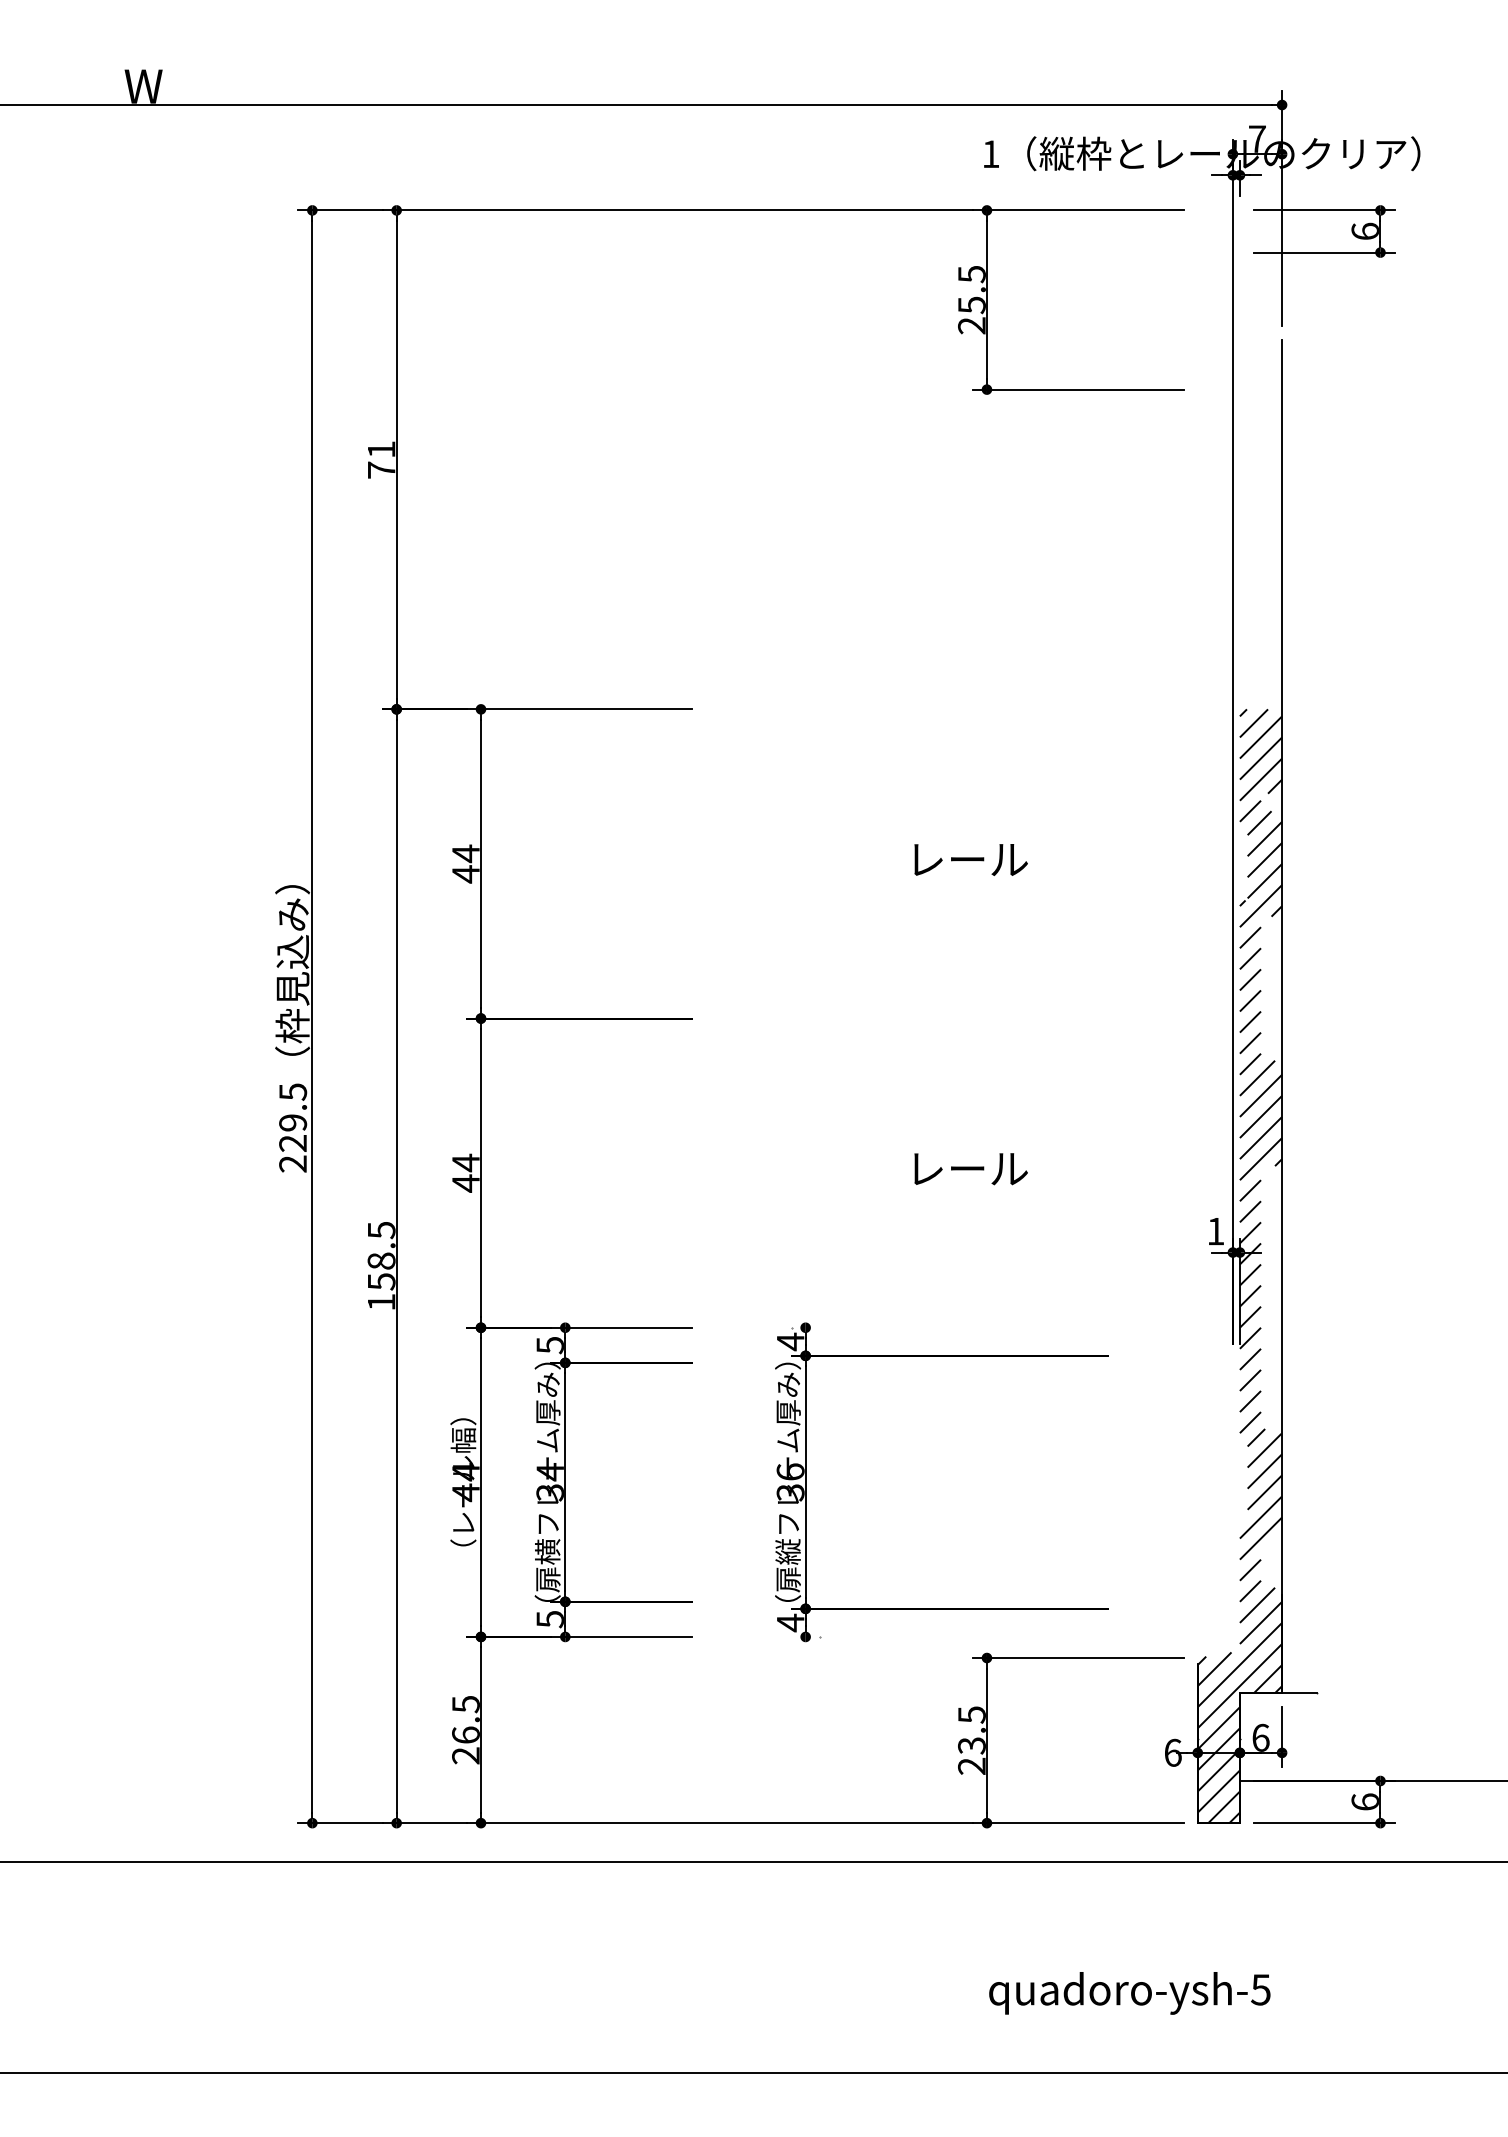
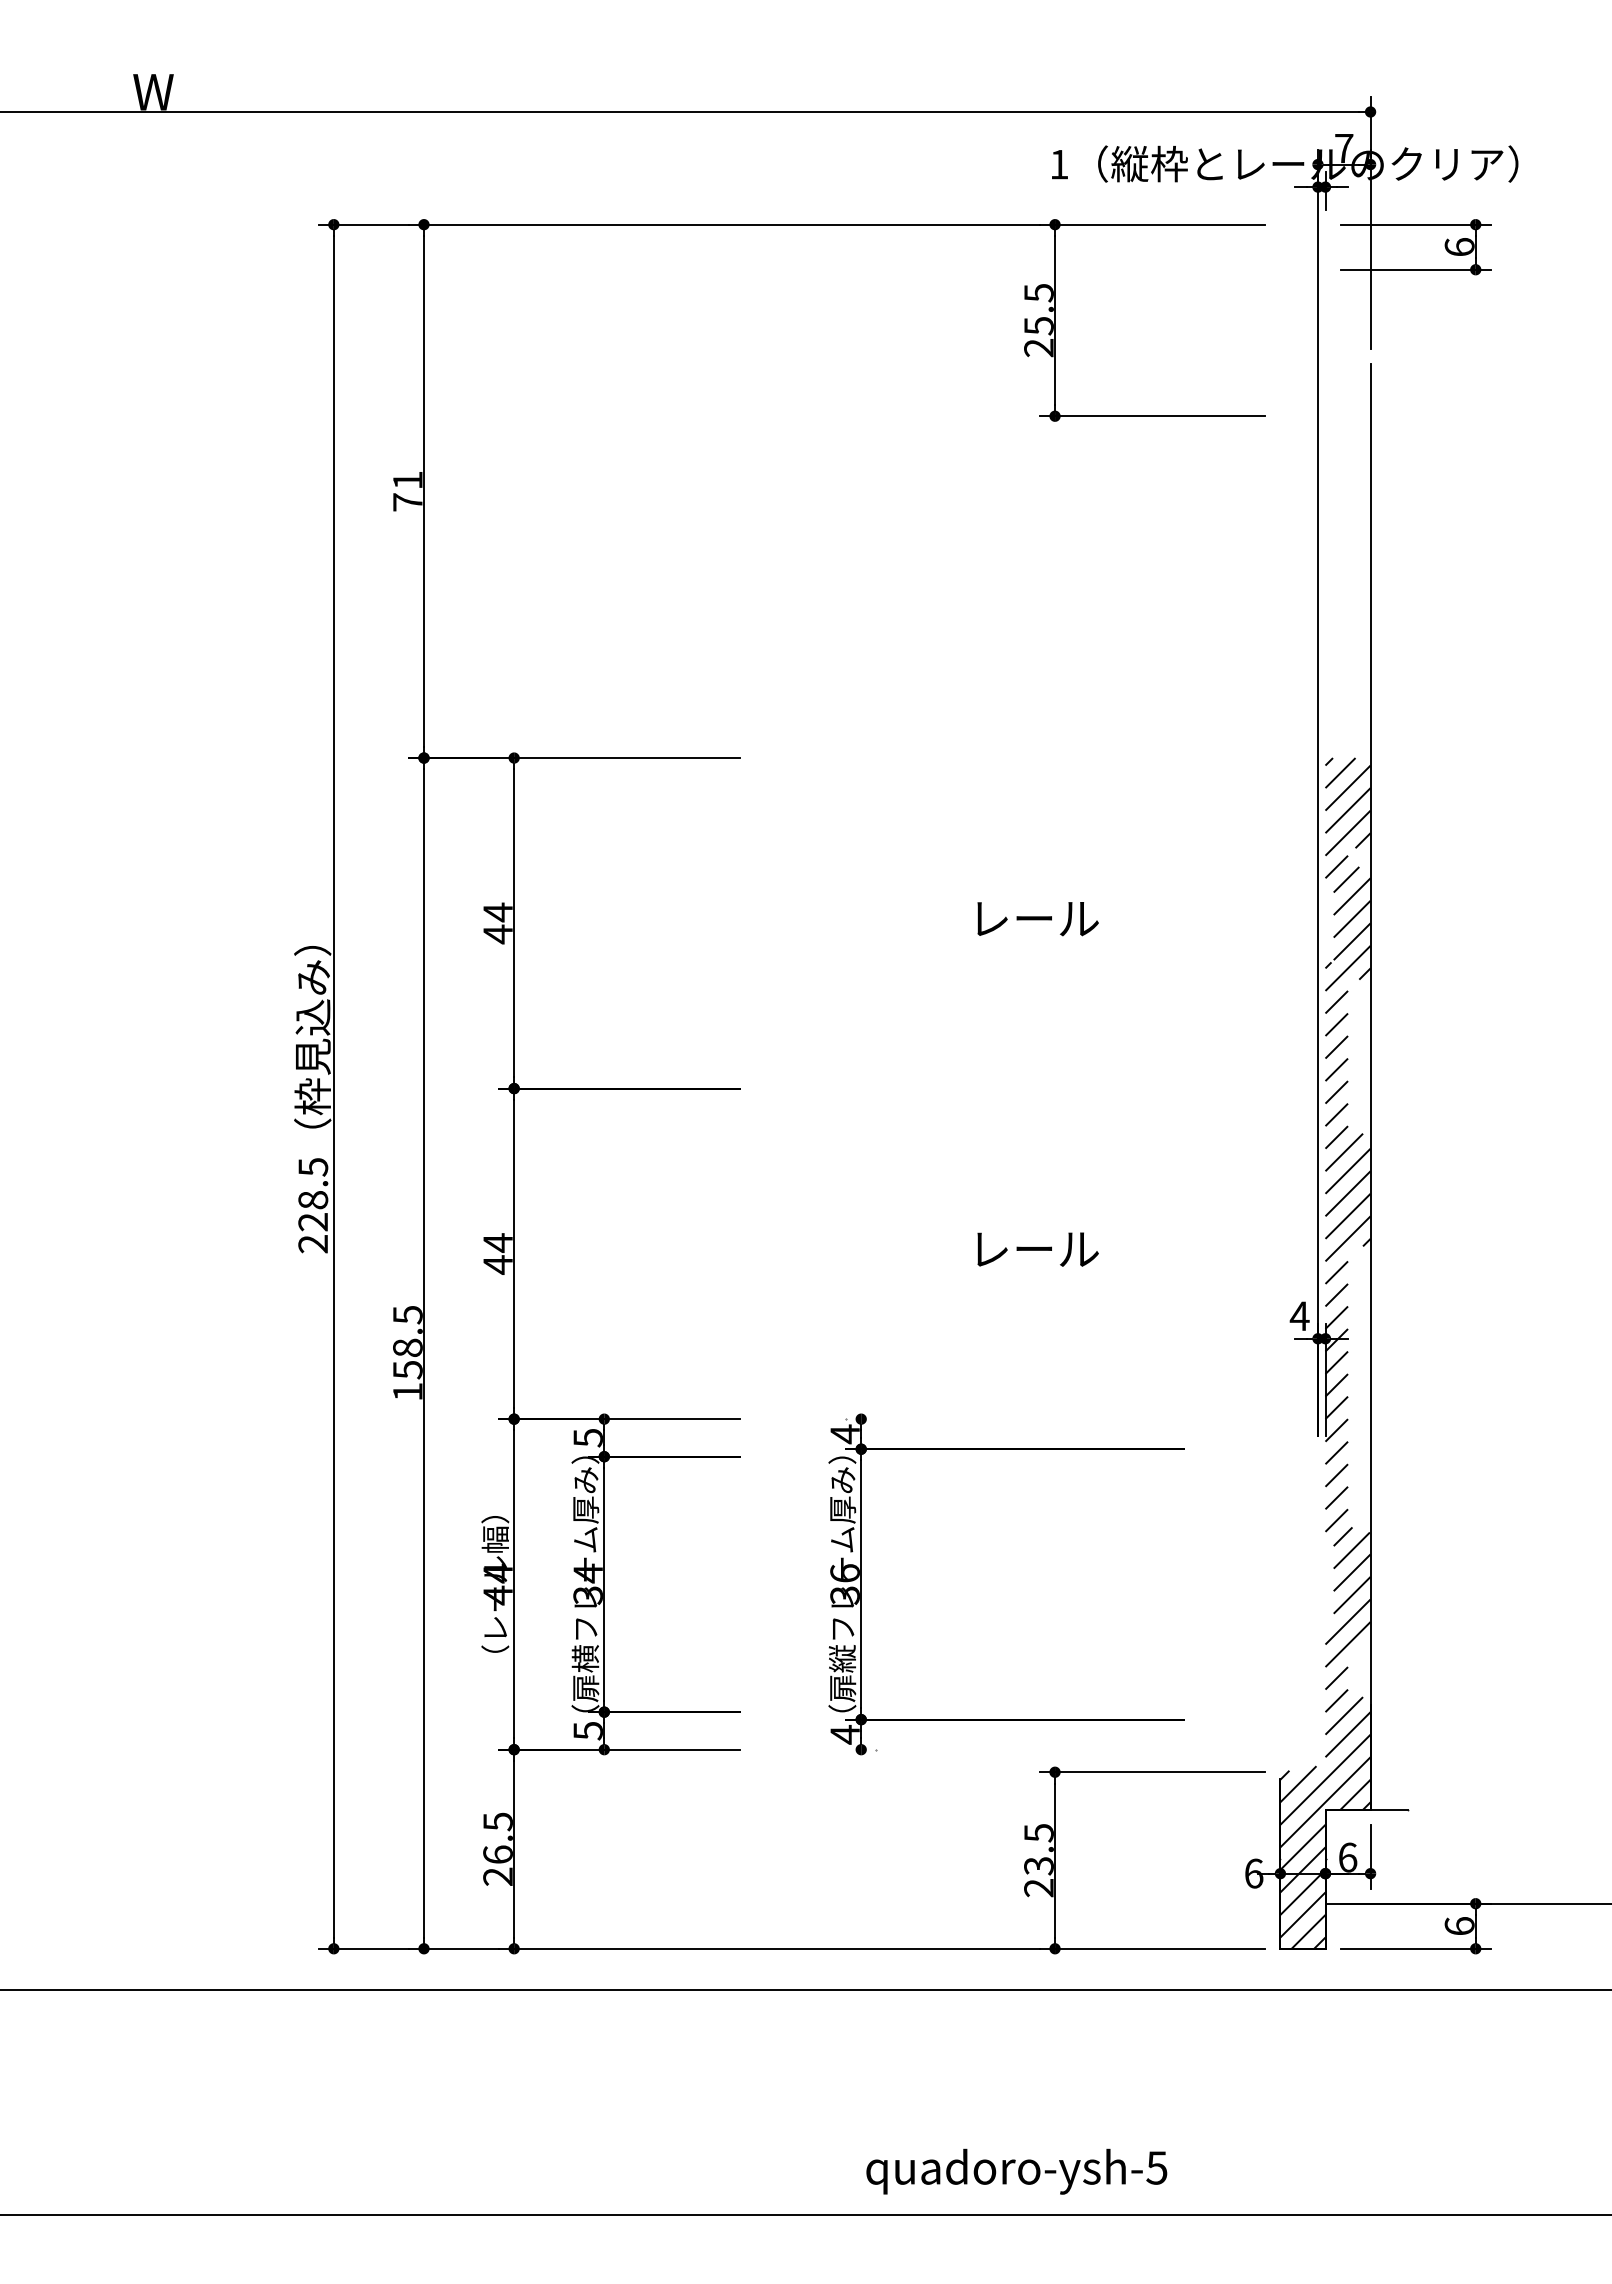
text: (293, 1123) -> (313, 1200), 229.5 -> 228.5
text: (1215, 1230) -> (1299, 1315), 1 -> 4
text: (1129, 1993) -> (1016, 2171), moved

